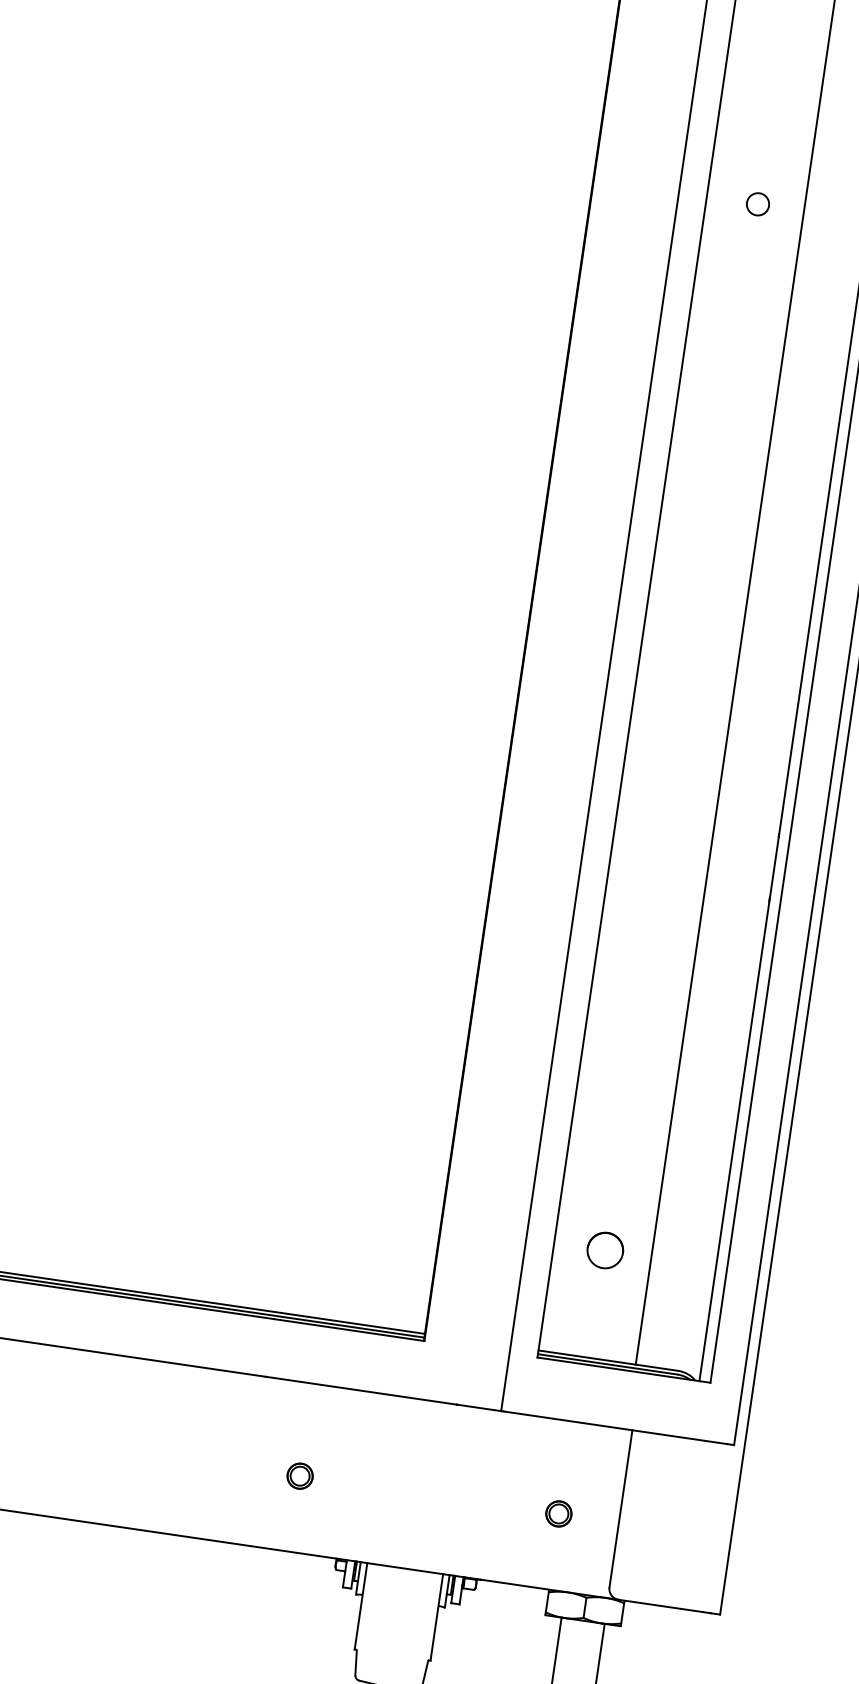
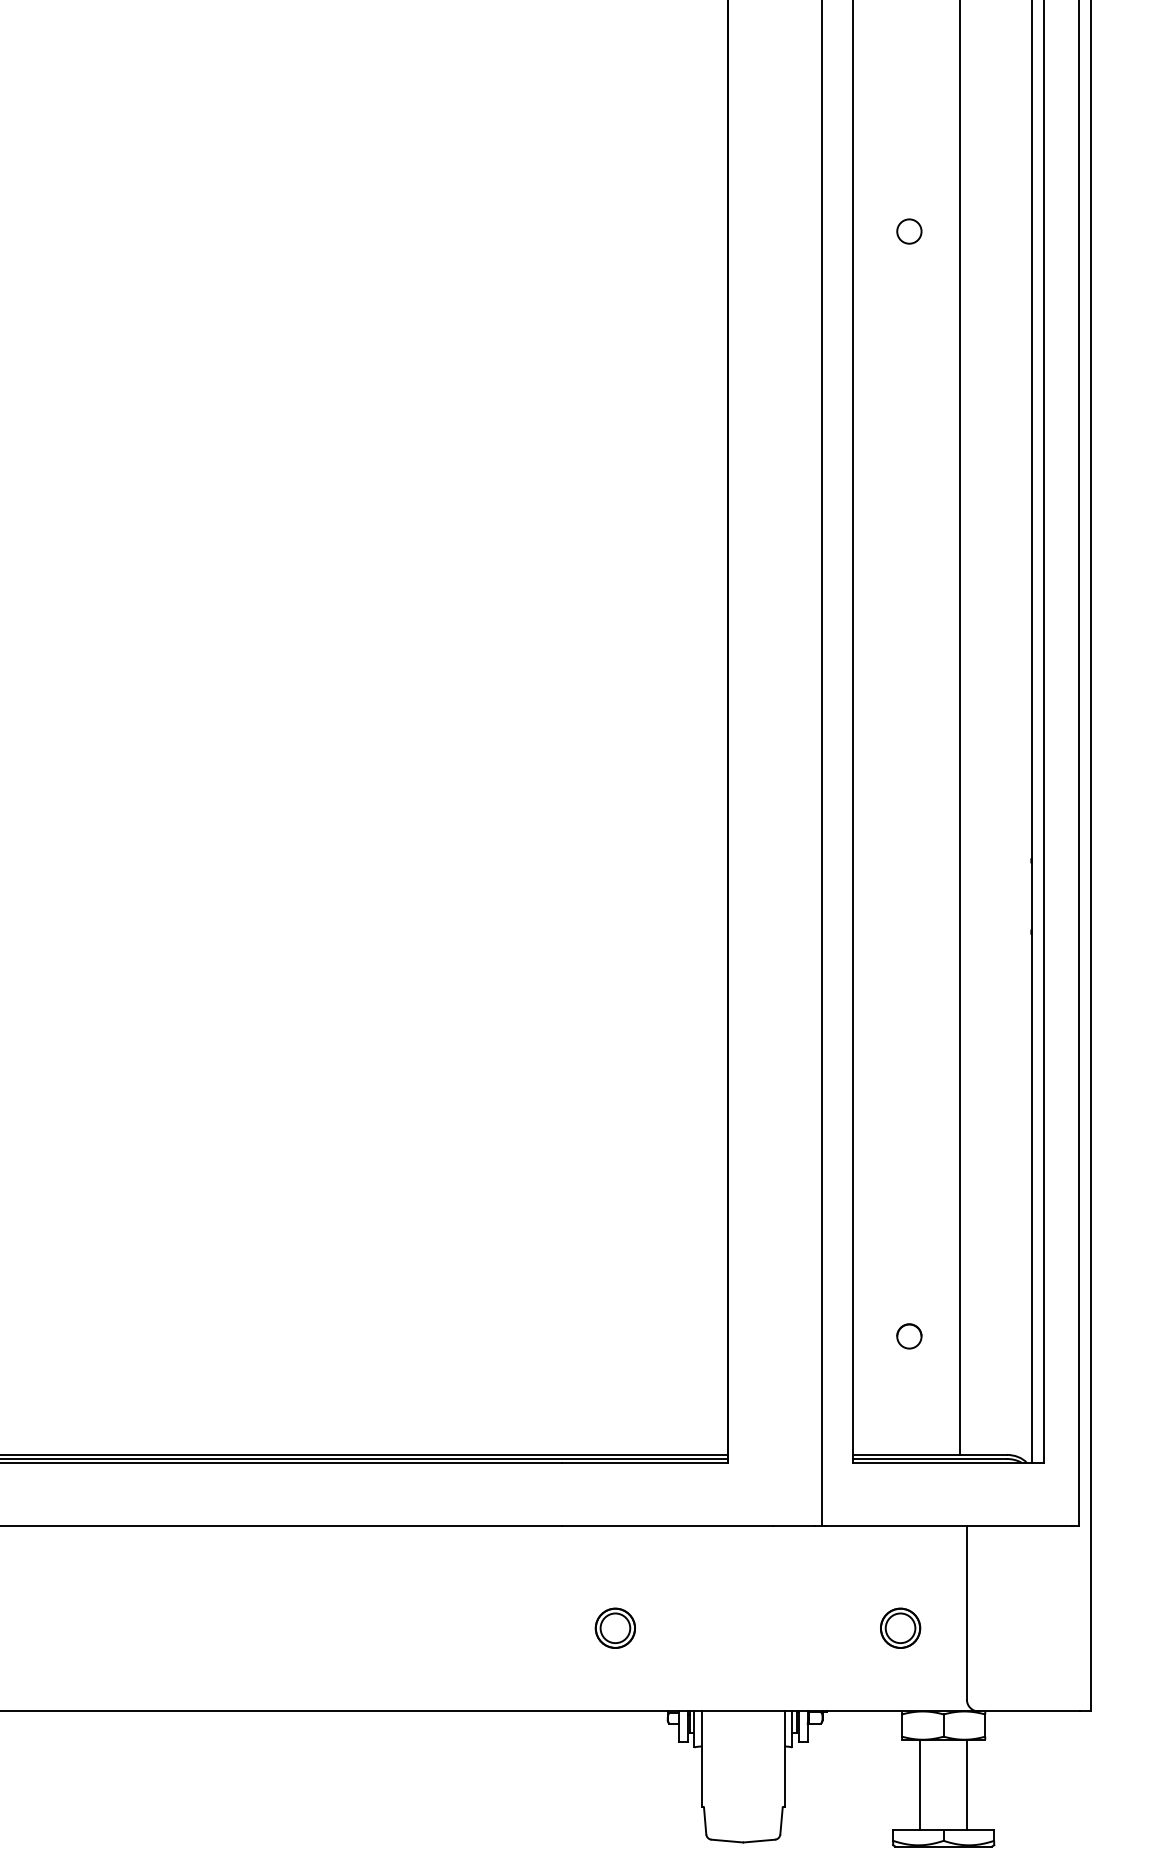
circle: (758, 204) -> (909, 231), moved
circle: (605, 1250) -> (909, 1336), size x0.62
part: (299, 1475) -> (614, 1627), size x1.43
part: (558, 1513) -> (900, 1627), size x1.43

